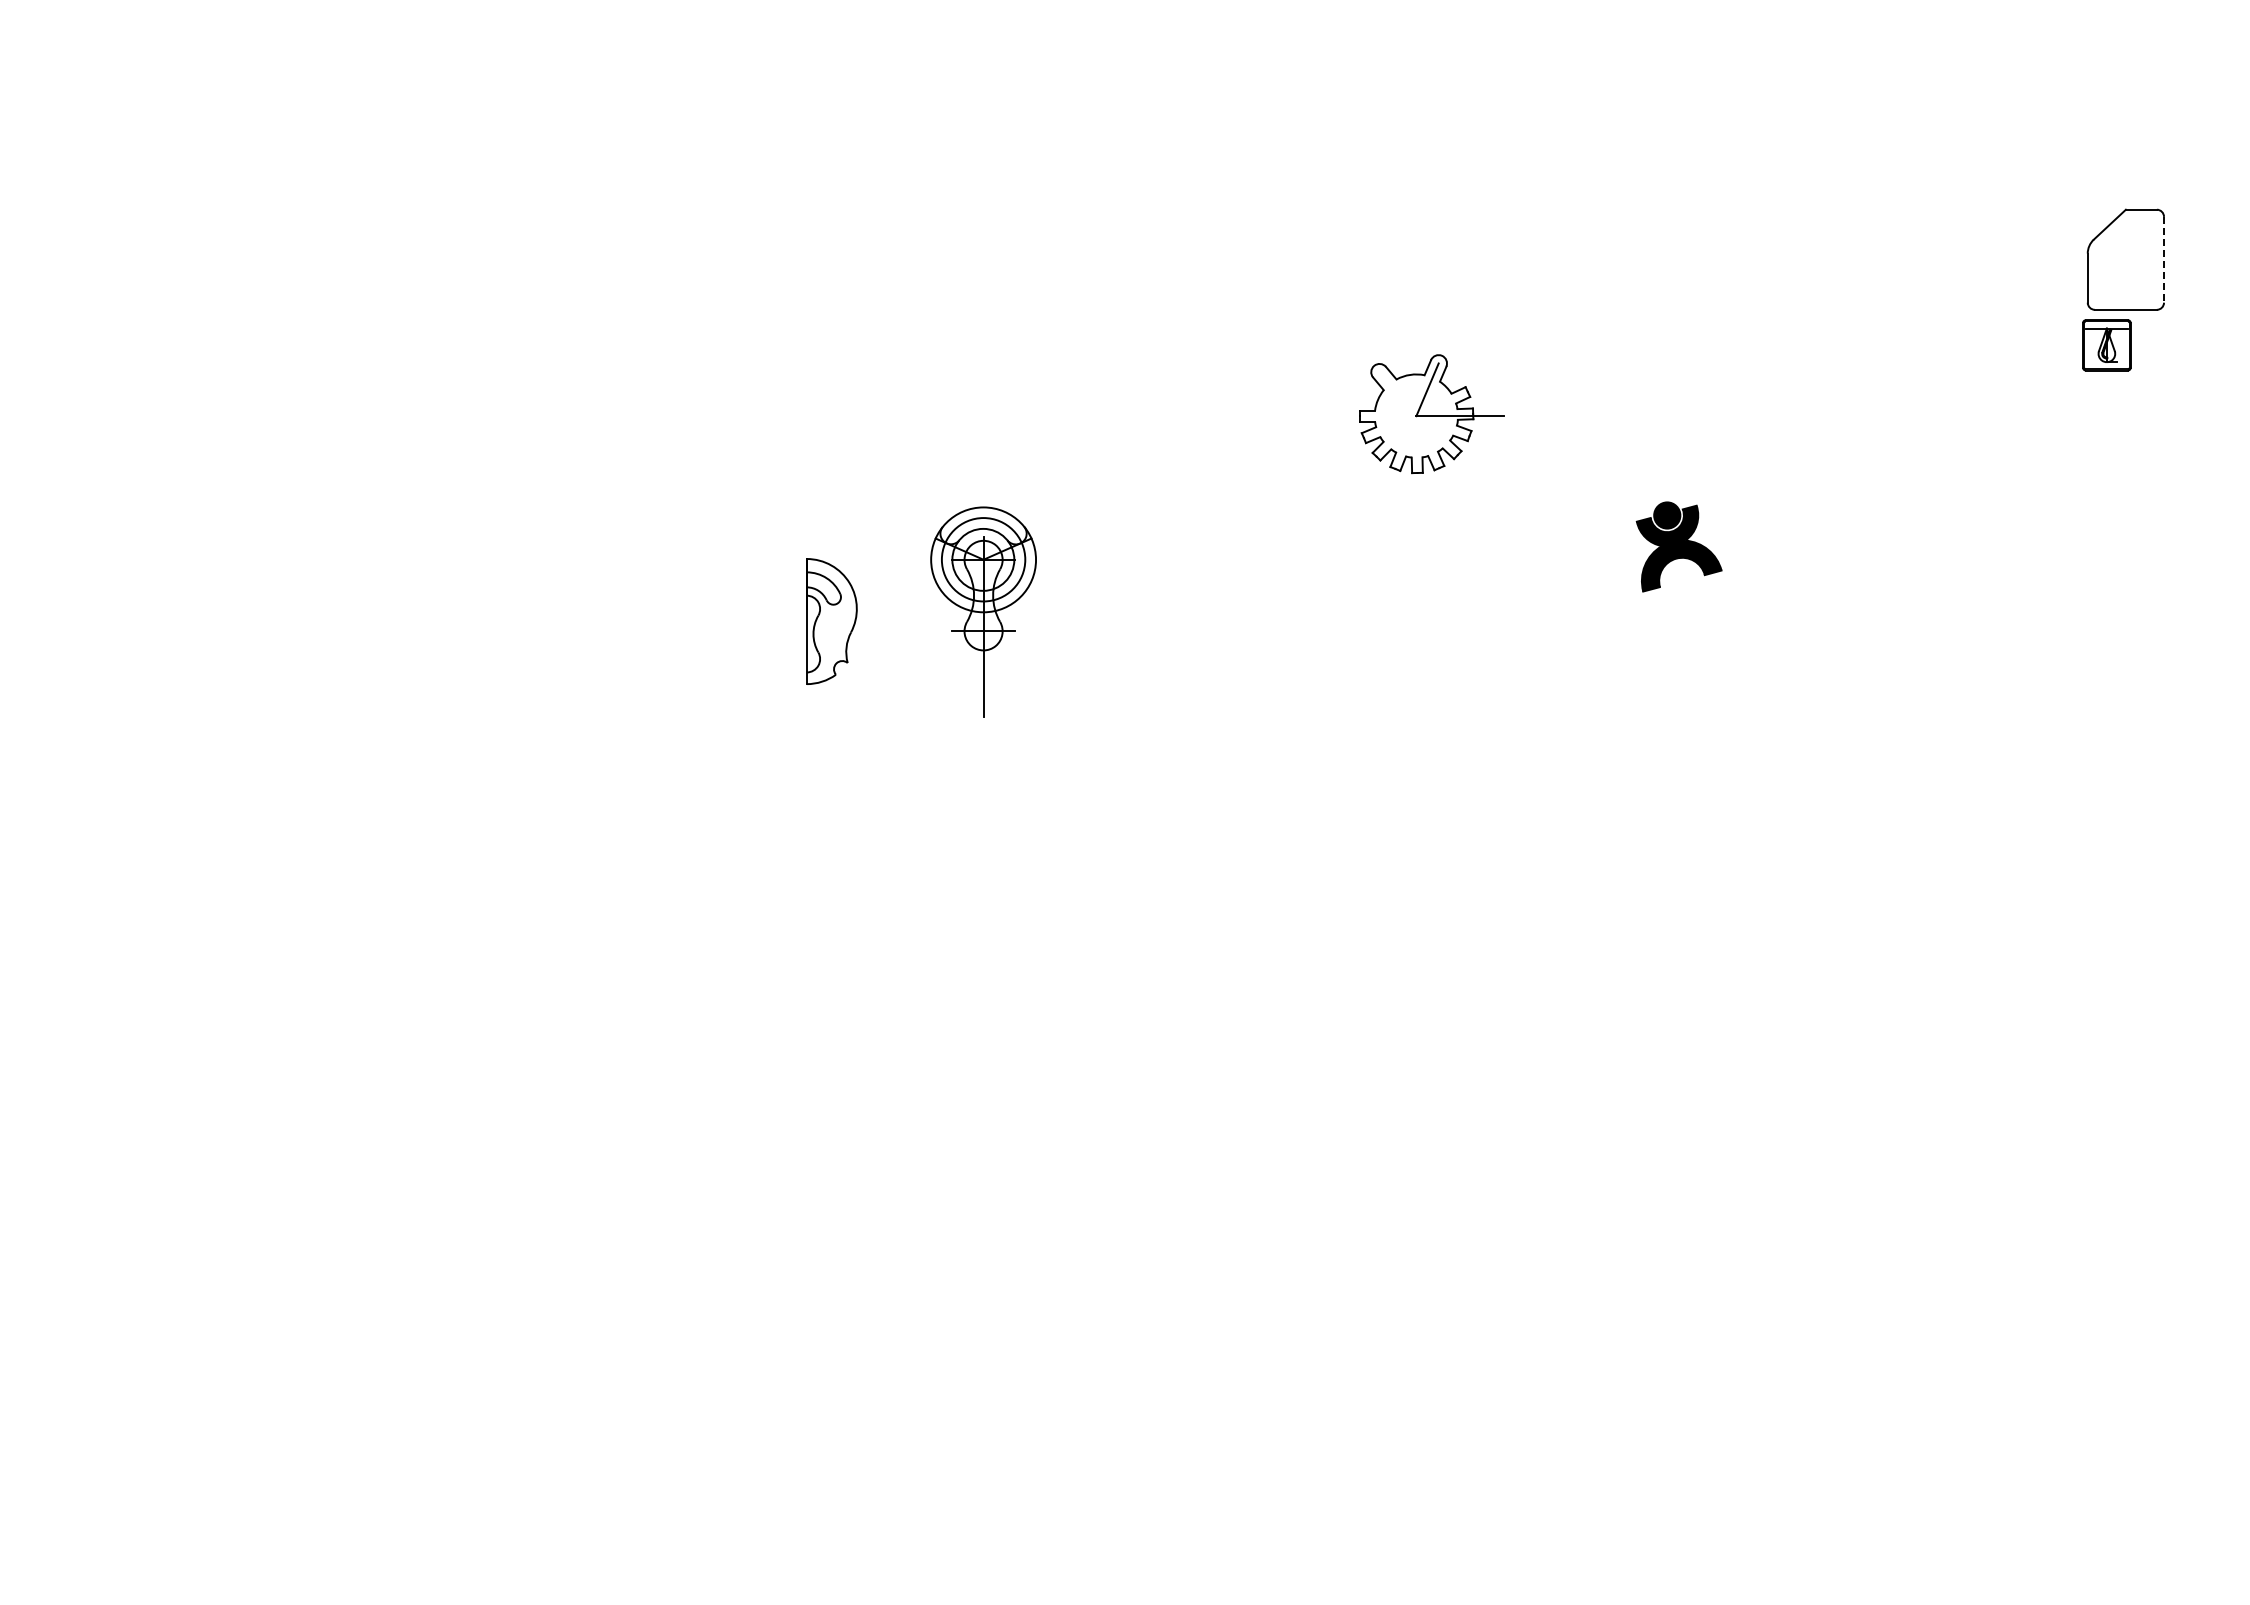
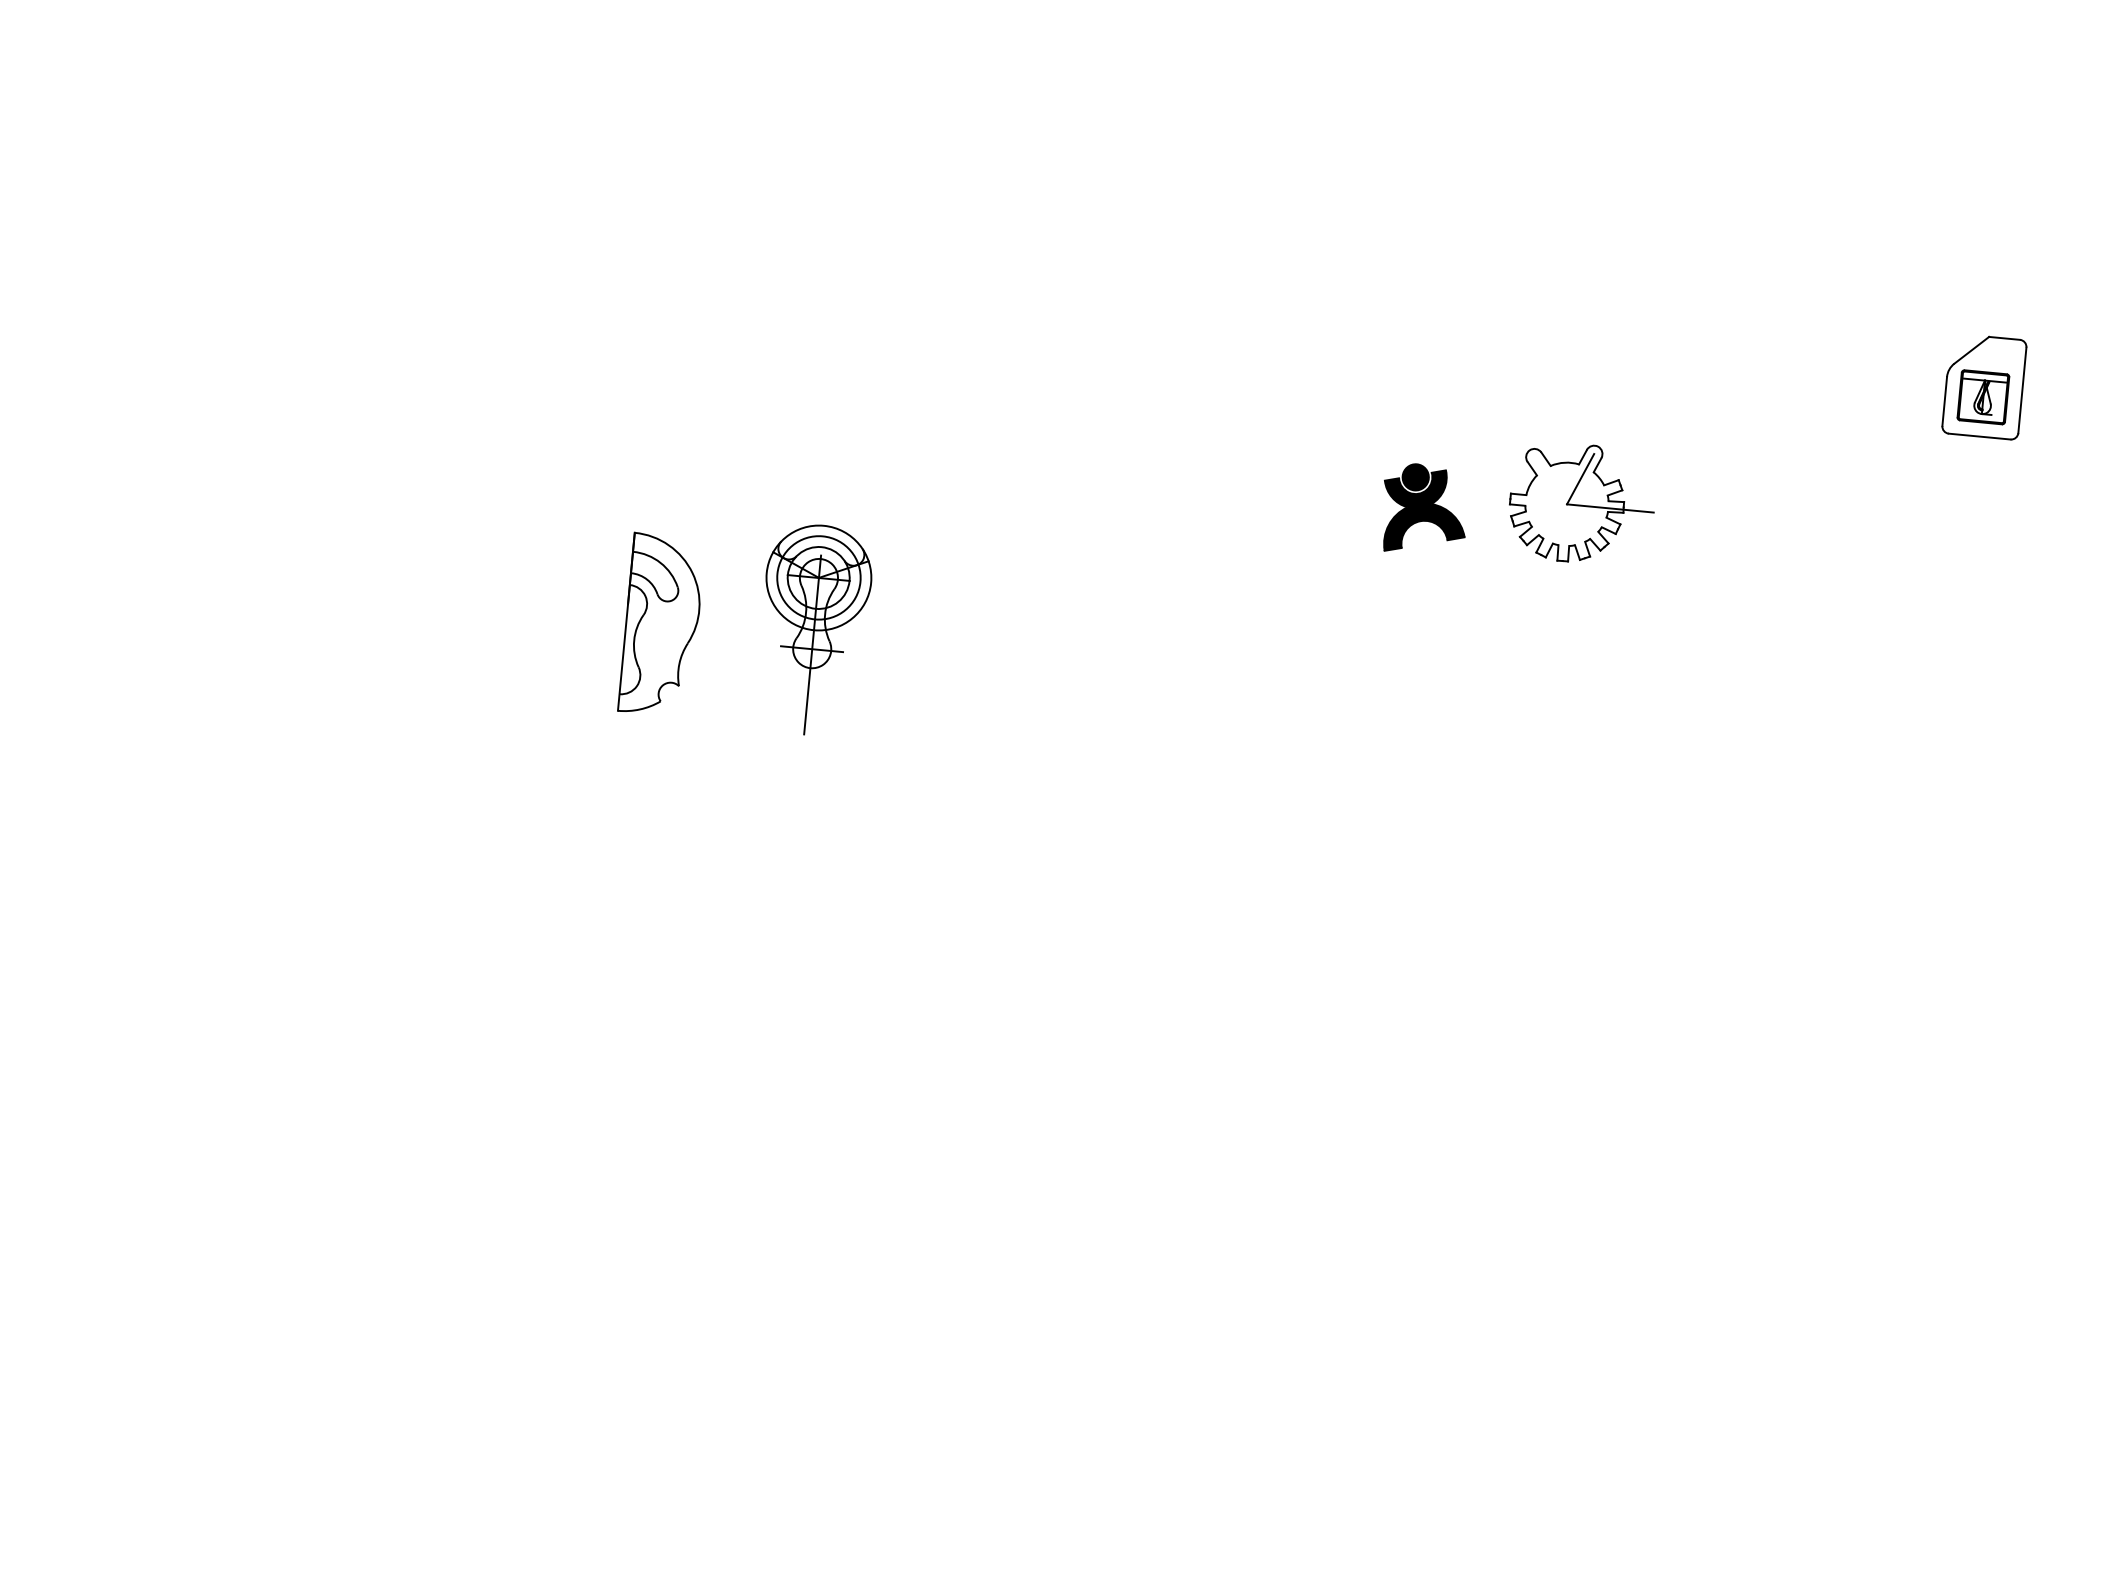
line: (2164, 259) -> (2022, 390), dashed -> solid
part: (2106, 345) -> (1983, 397), moved
part: (1431, 414) -> (1582, 504), moved
part: (1678, 546) -> (1424, 509), moved
part: (831, 621) -> (661, 625), size x1.43

